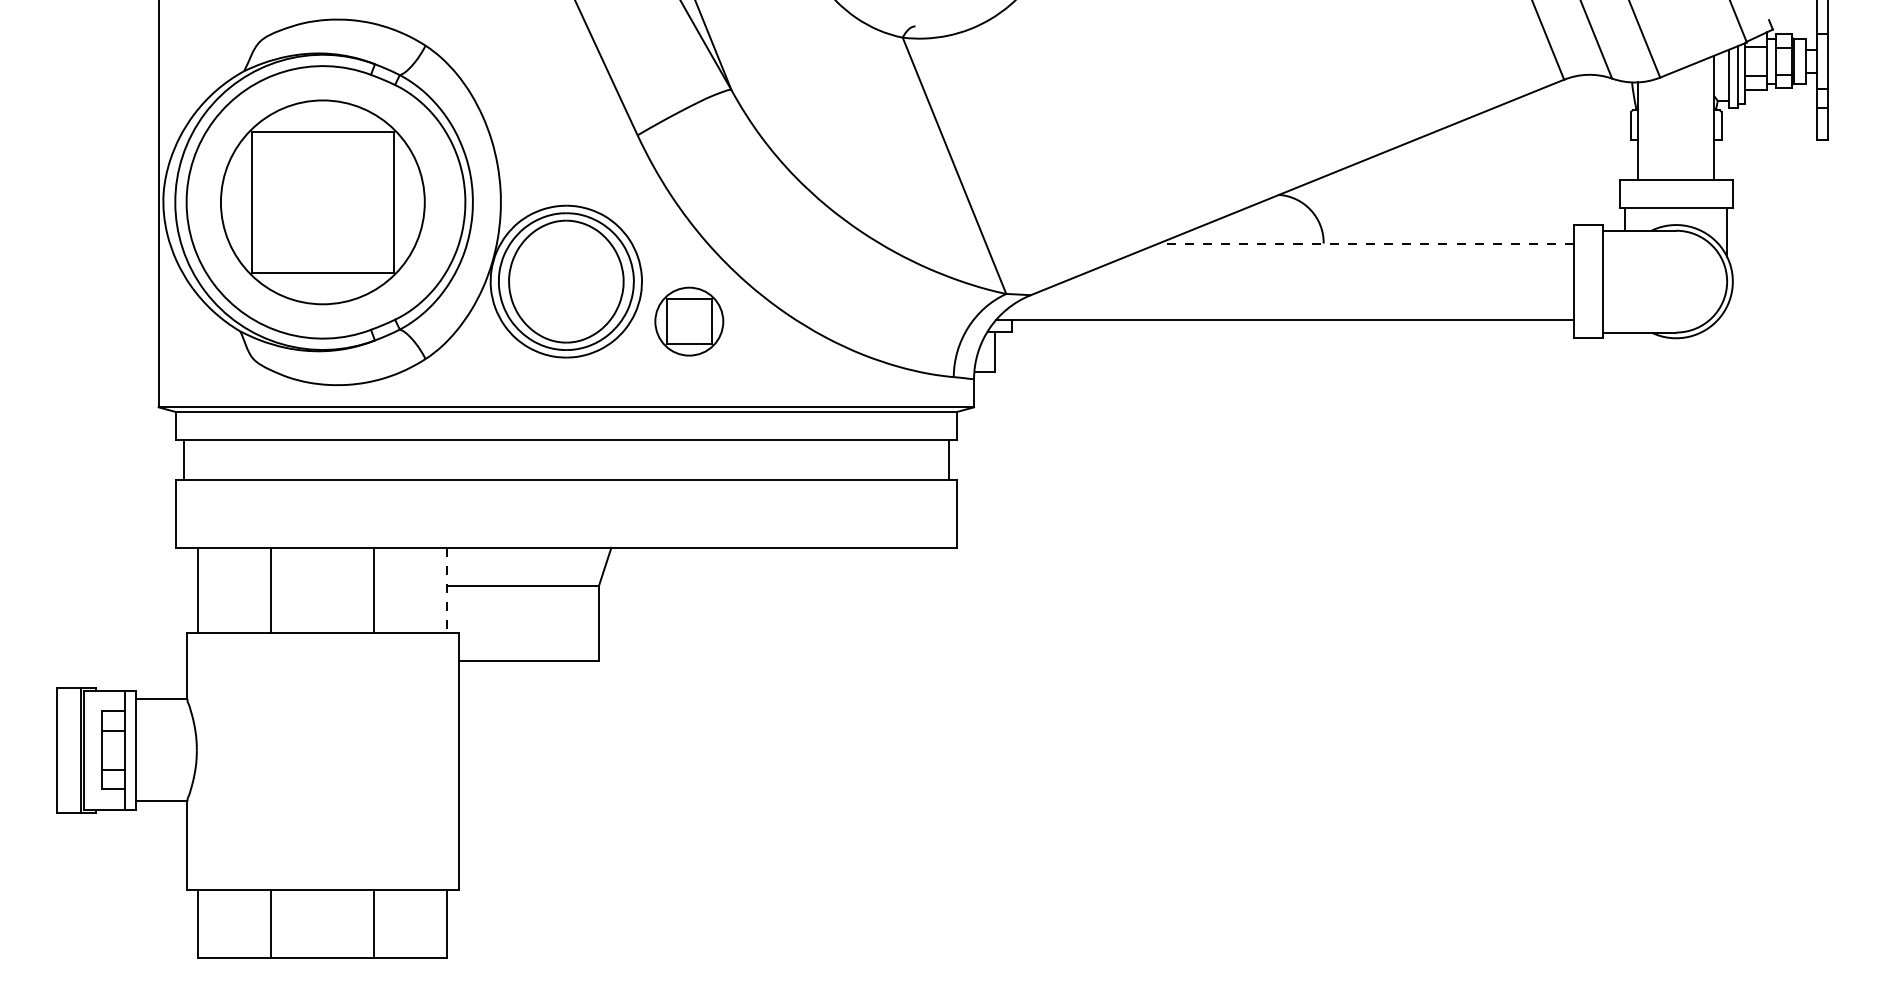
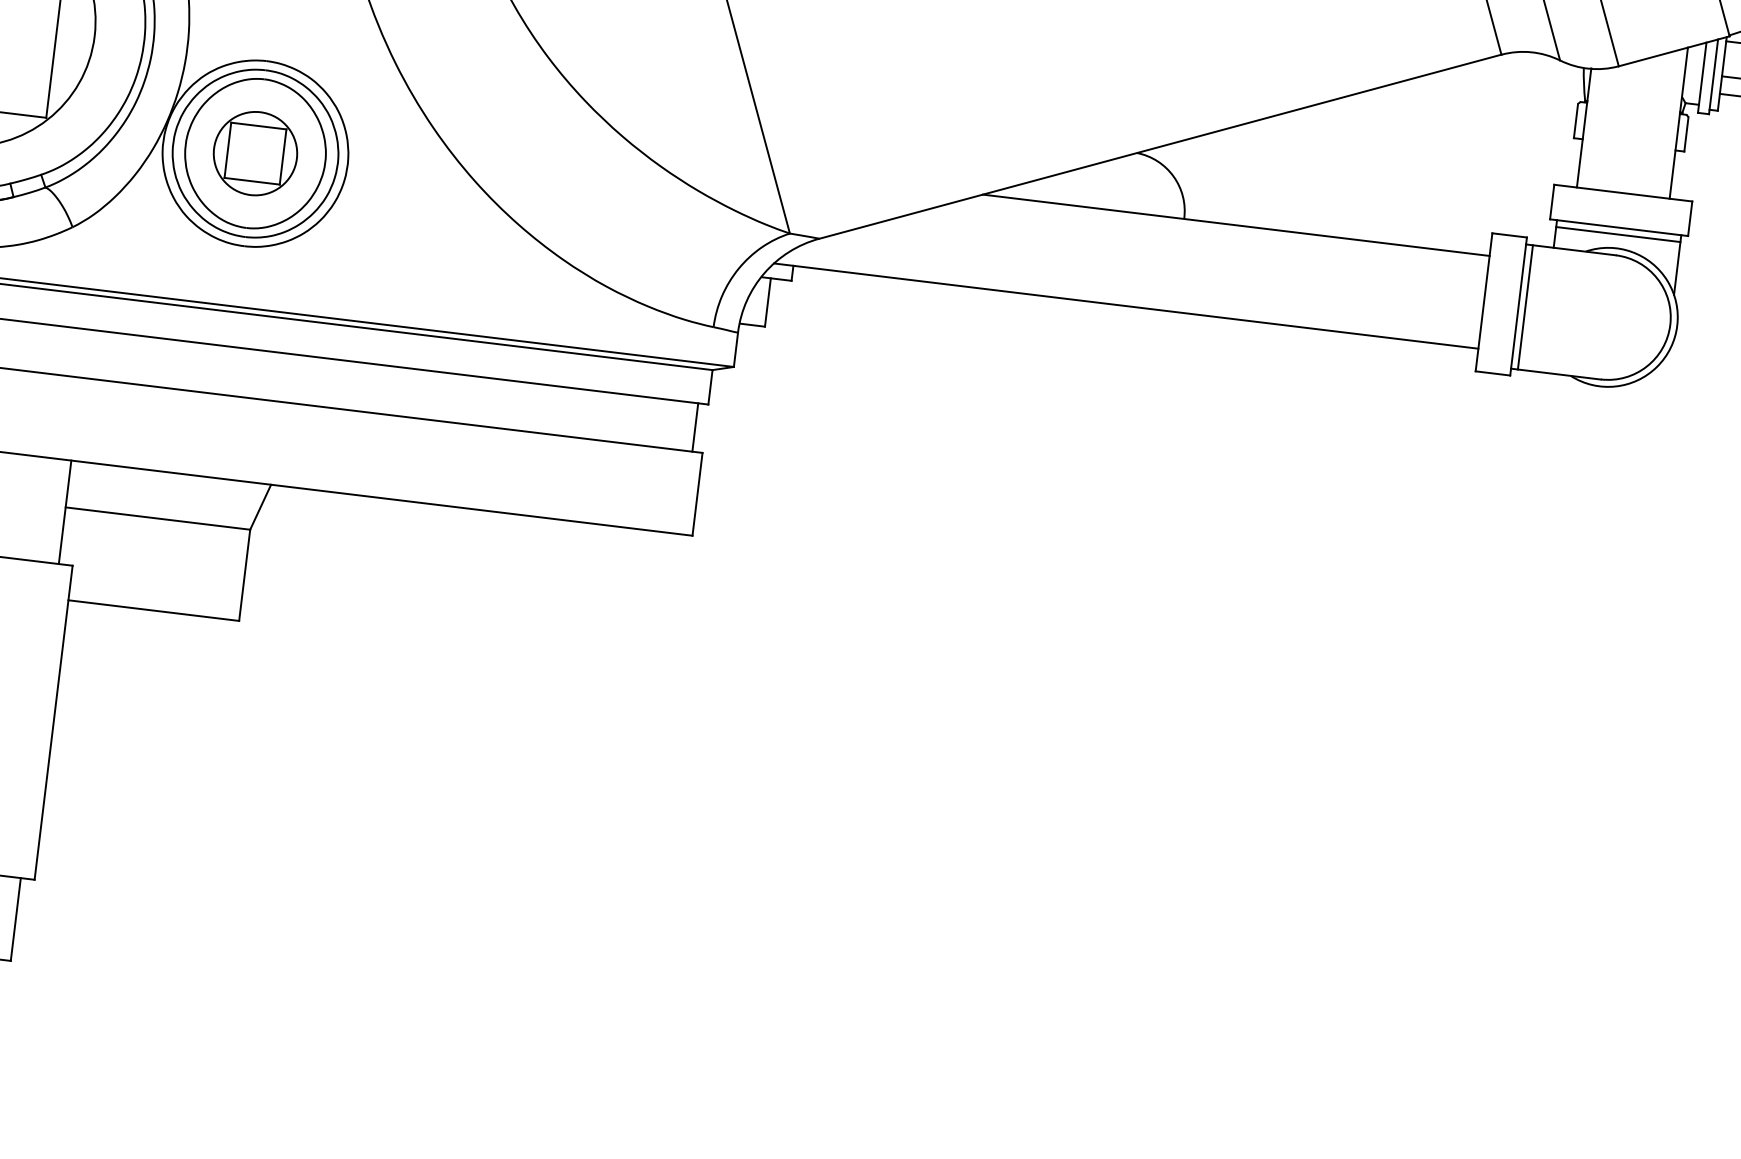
line: (1676, 213) -> (1618, 234), added
line: (1366, 243) -> (1236, 225), dashed -> solid
line: (1608, 281) -> (1525, 307), added
part: (689, 321) -> (255, 153), moved
line: (447, 590) -> (65, 512), dashed -> solid

